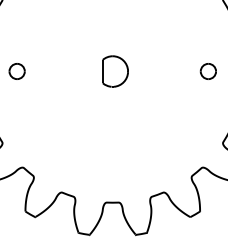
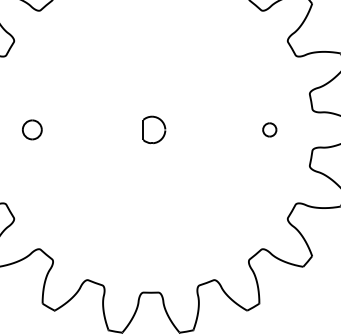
part: (115, 71) -> (154, 129), size x0.7
part: (208, 71) -> (269, 129), size x0.7

